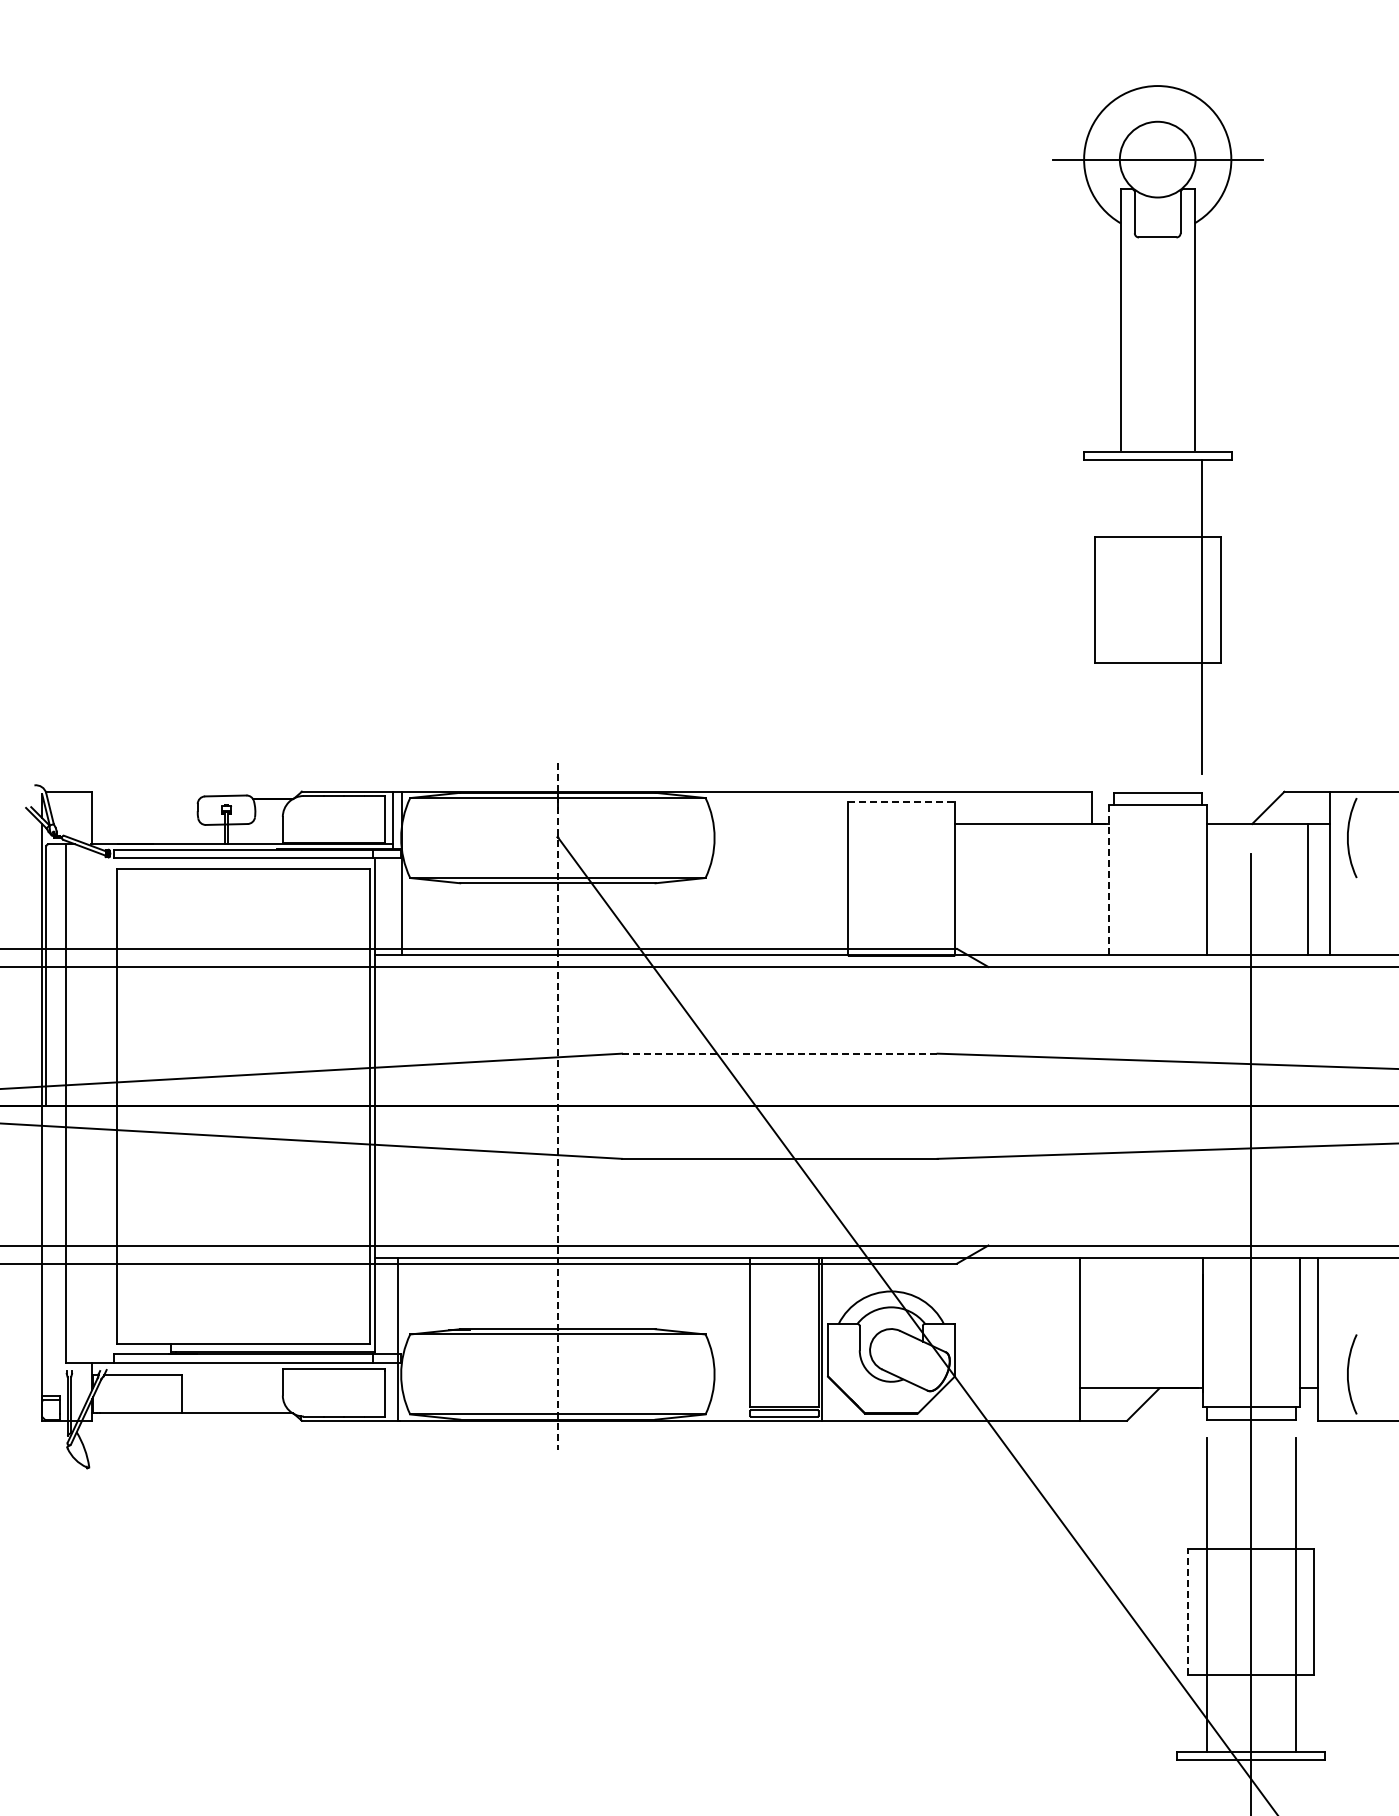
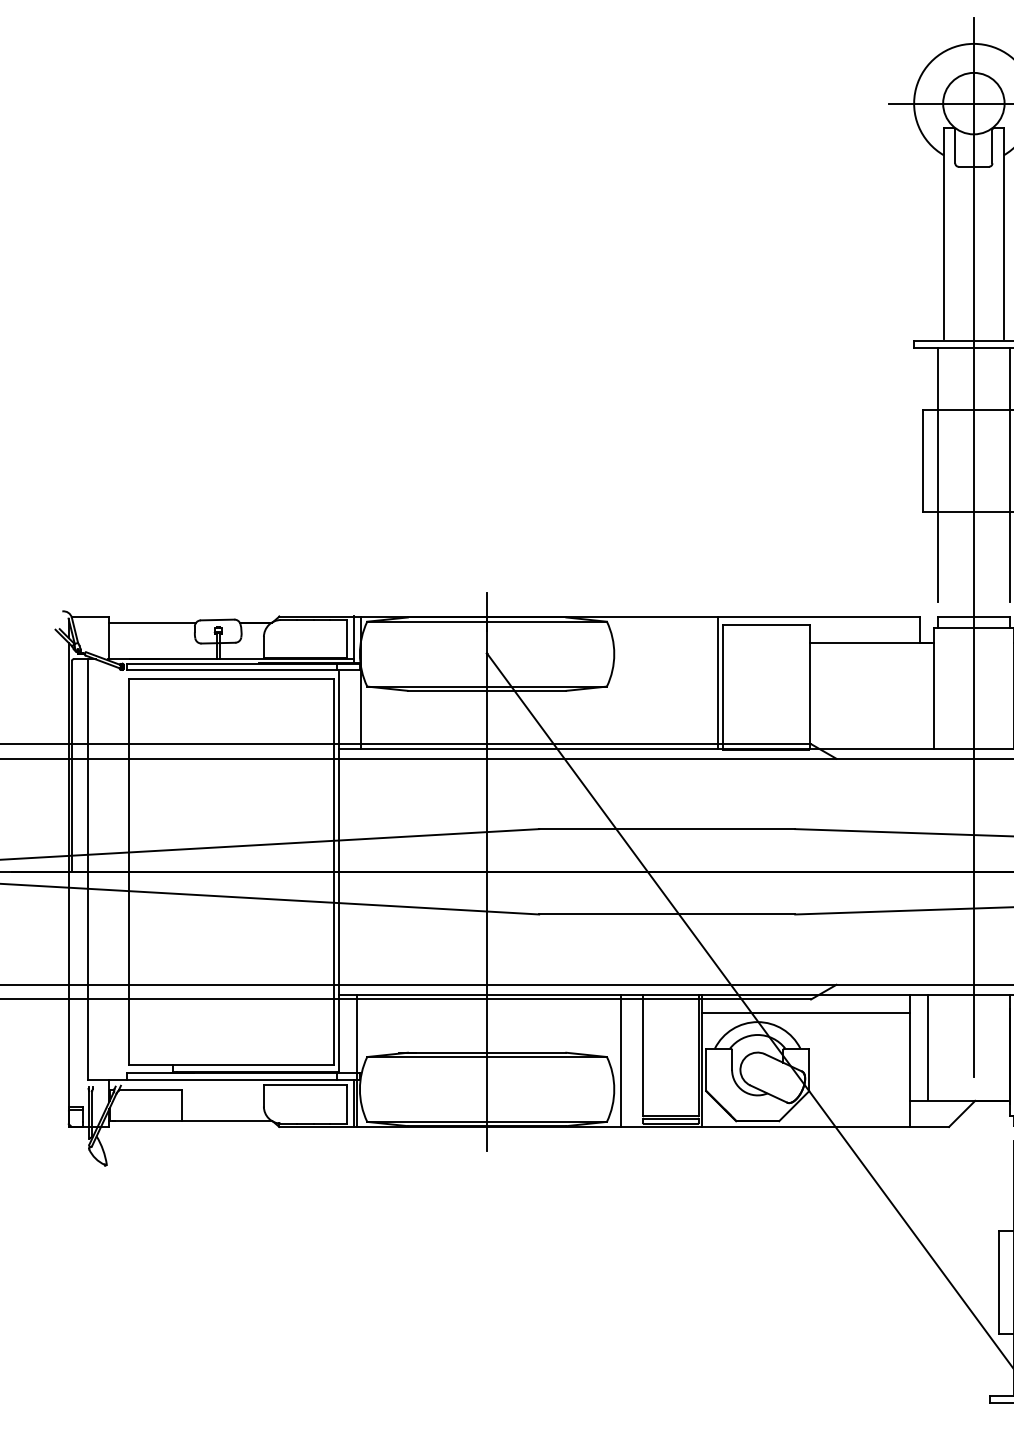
line: (1113, 617) -> (937, 475), added
line: (1157, 706) -> (973, 547), added
line: (145, 799) -> (152, 622), added
line: (901, 802) -> (765, 625), dashed -> solid
line: (842, 872) -> (718, 682), added
line: (1109, 880) -> (934, 688), dashed -> solid
line: (779, 1053) -> (666, 828), dashed -> solid
line: (557, 1106) -> (486, 872), dashed -> solid
line: (950, 1279) -> (805, 1012), added
line: (1101, 1322) -> (928, 1047), added
line: (722, 1338) -> (620, 1060), added
line: (393, 1391) -> (353, 1103), added
line: (1188, 1611) -> (998, 1281), dashed -> solid

